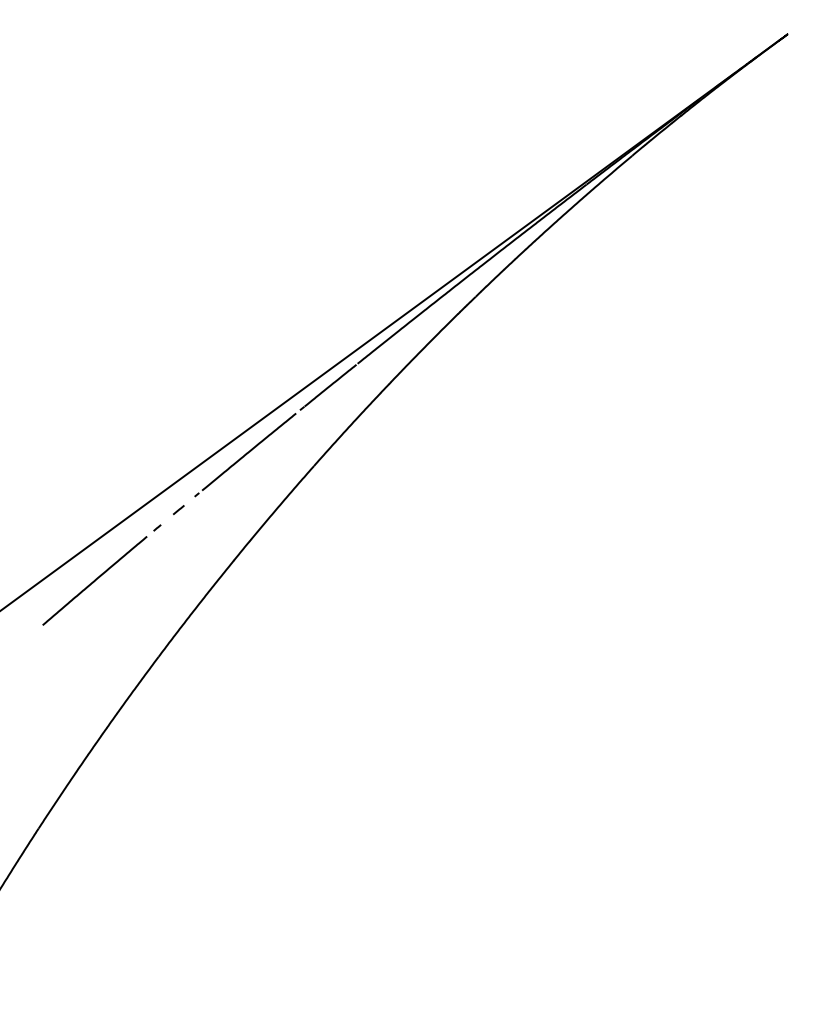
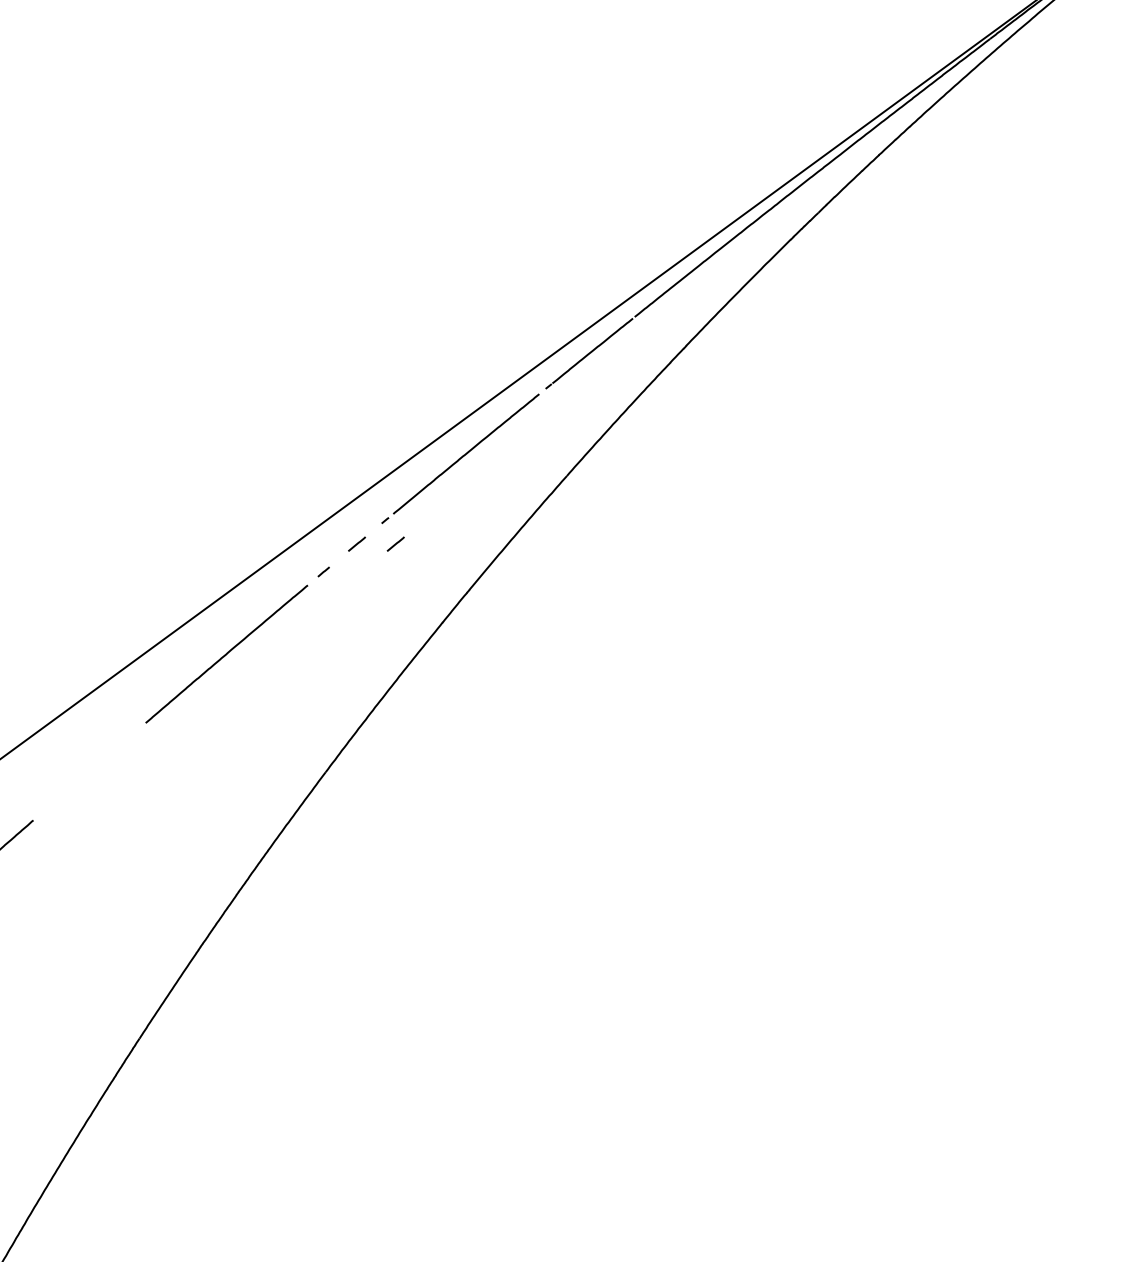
line: (203, 510) -> (395, 544), added

